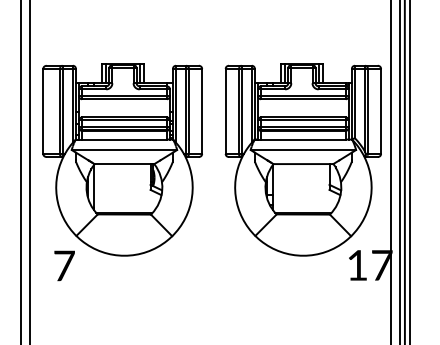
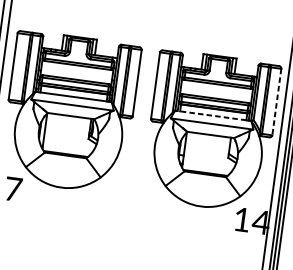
line: (381, 111) -> (277, 102), solid -> dashed
line: (300, 139) -> (210, 115), solid -> dashed
text: (381, 265) -> (260, 222), 17 -> 14

